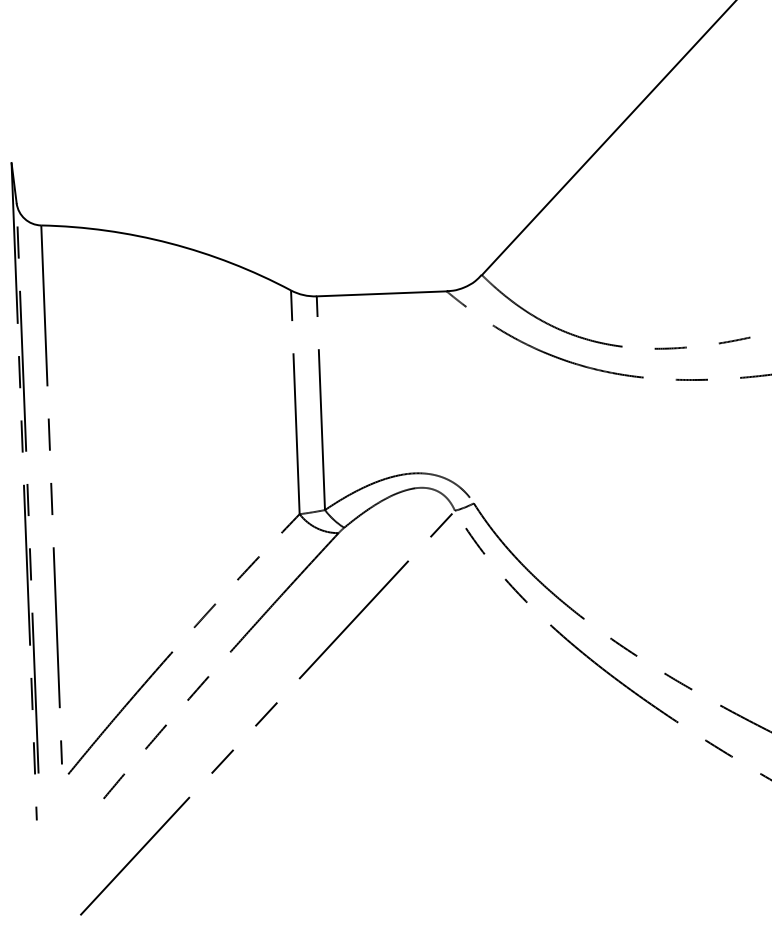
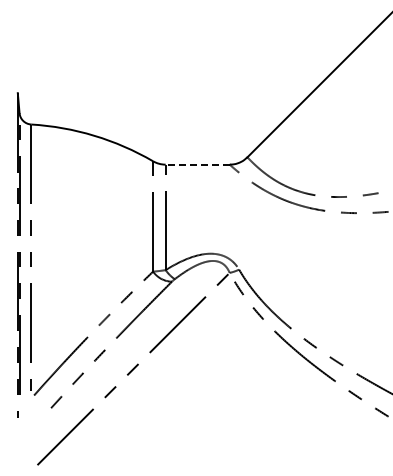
line: (381, 293) -> (197, 164), solid -> dashed

